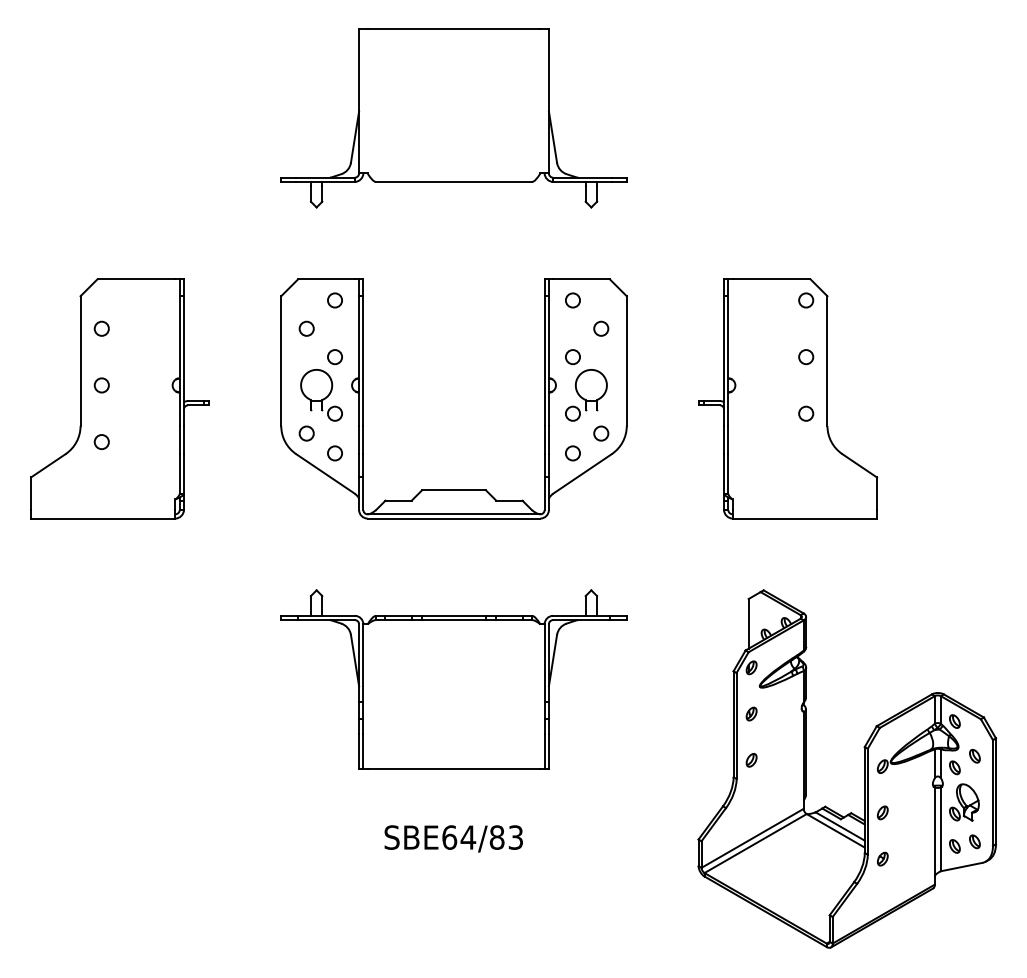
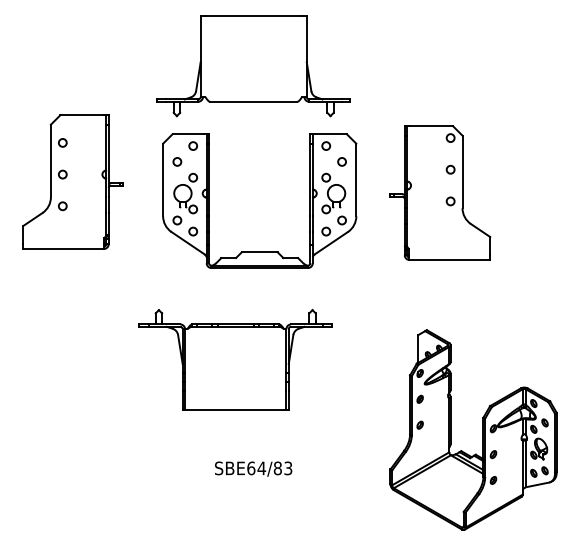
part: (119, 397) -> (72, 181), moved
part: (364, 397) -> (209, 200), moved
part: (788, 397) -> (440, 192), moved
part: (453, 678) -> (235, 359), moved

